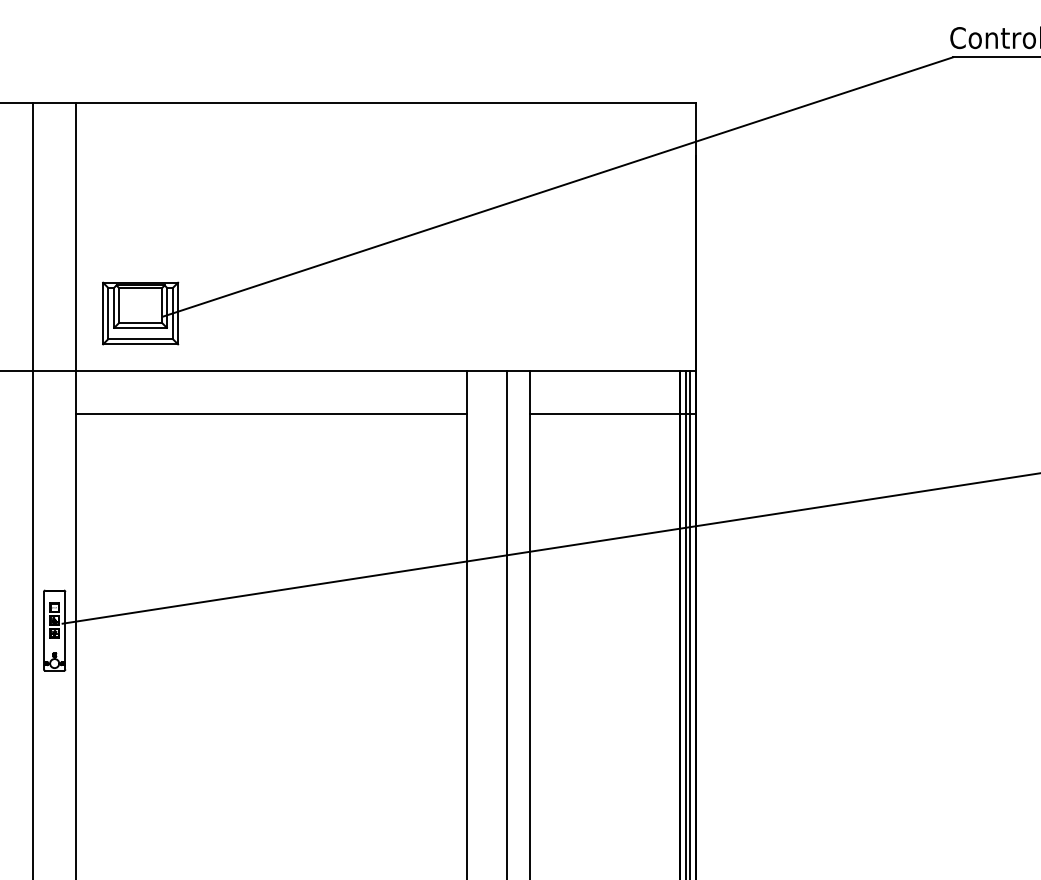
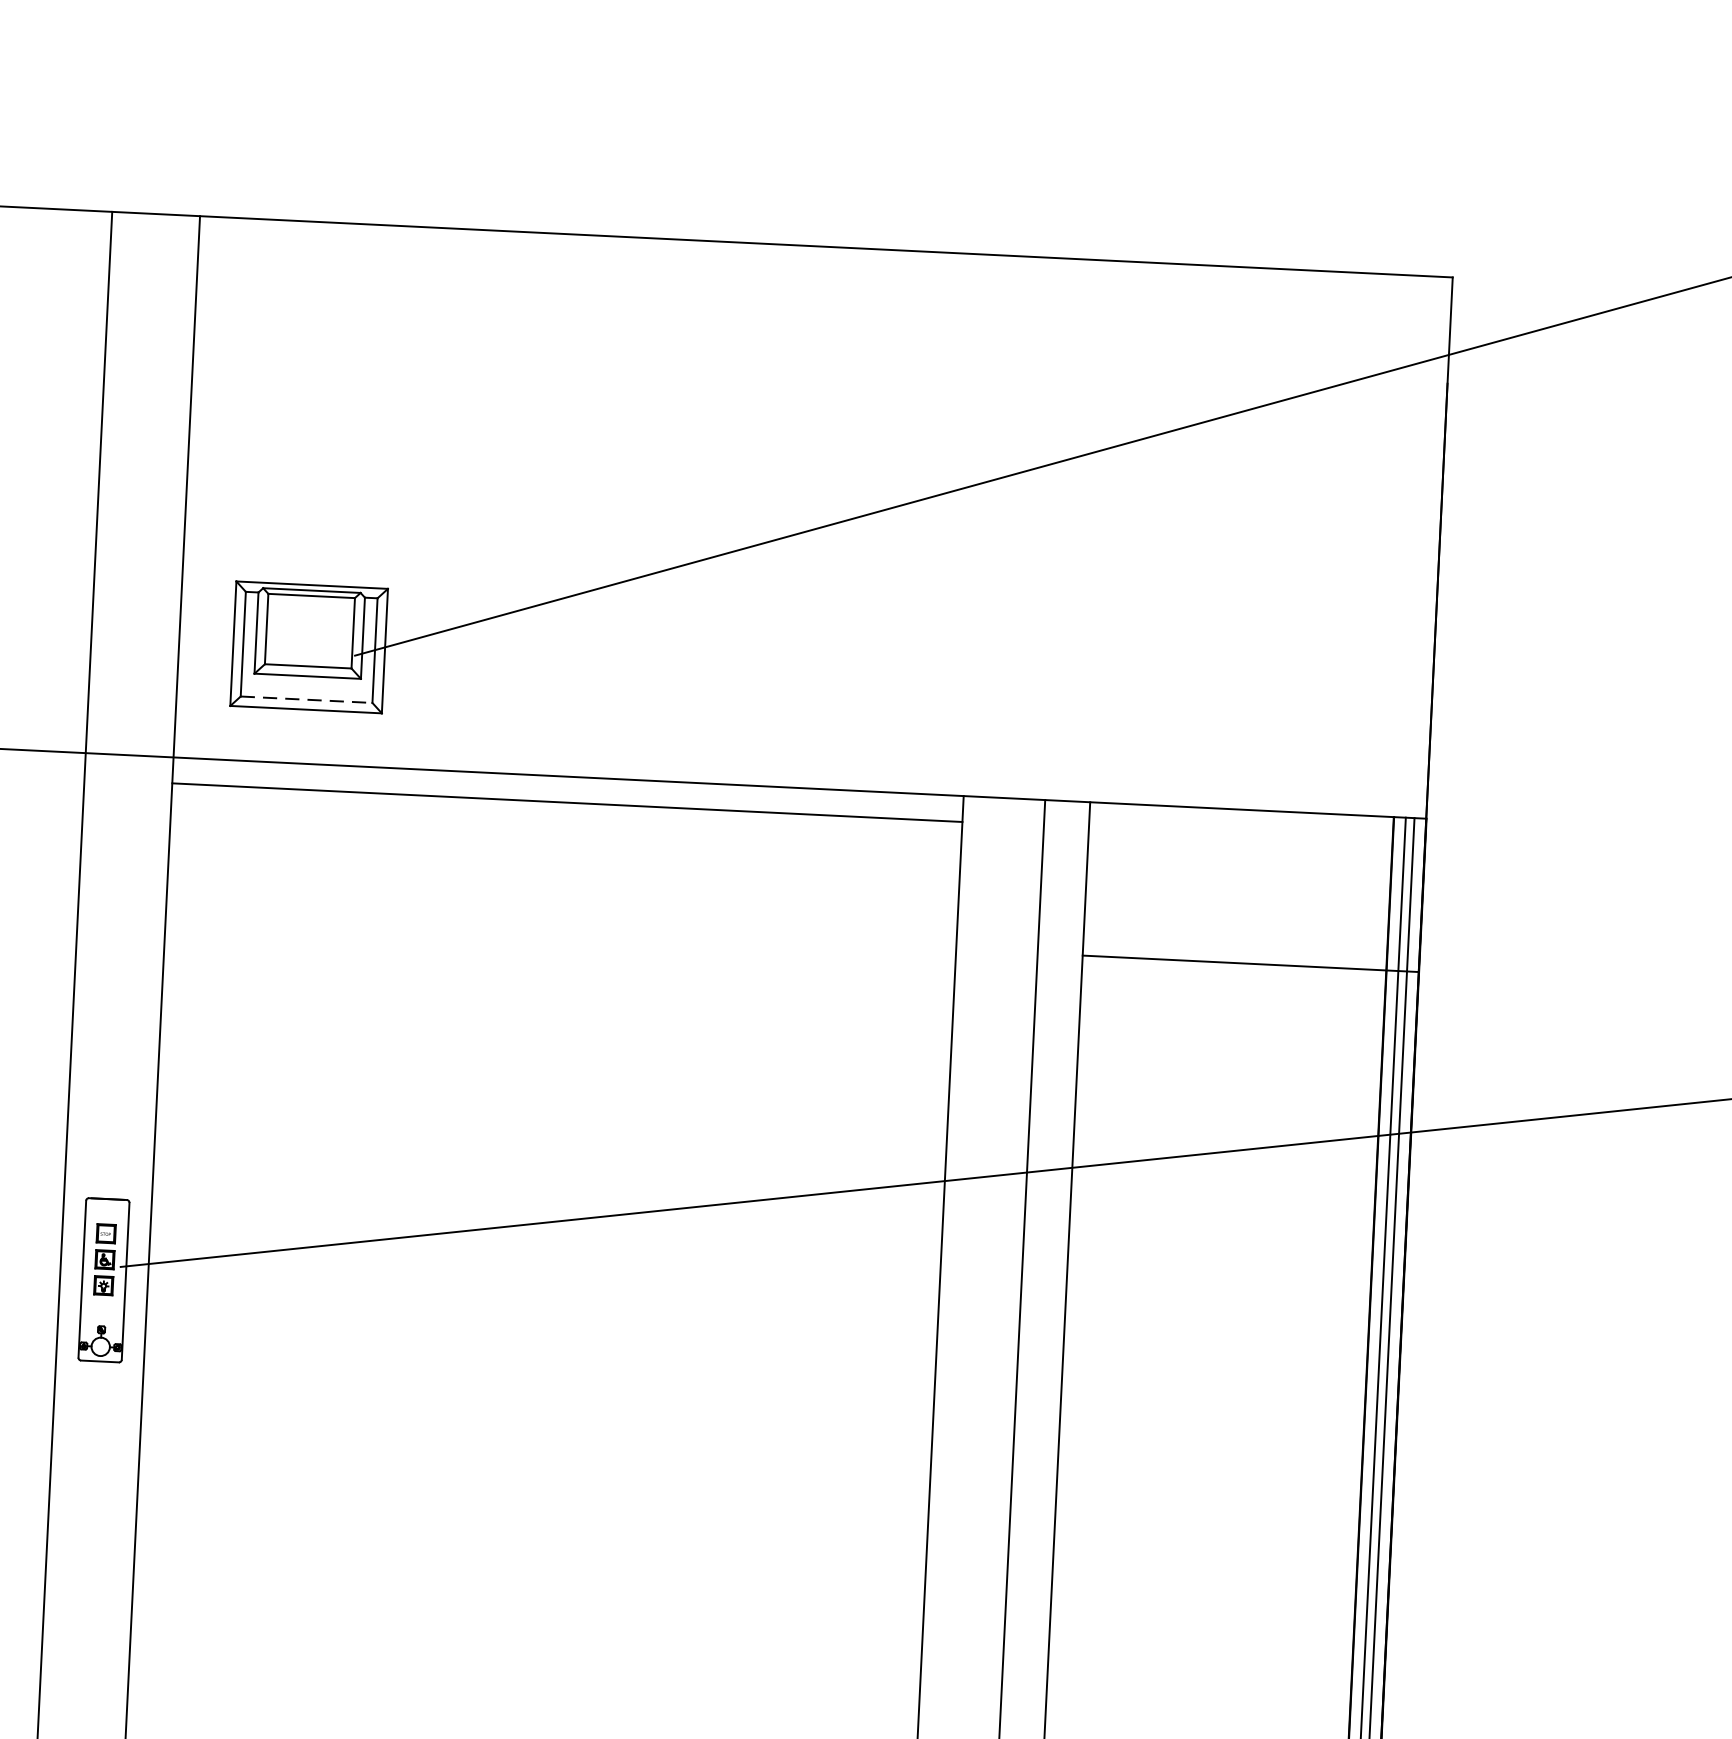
line: (140, 339) -> (306, 699), solid -> dashed
line: (271, 413) -> (566, 801), moved
line: (612, 413) -> (1250, 962), moved

